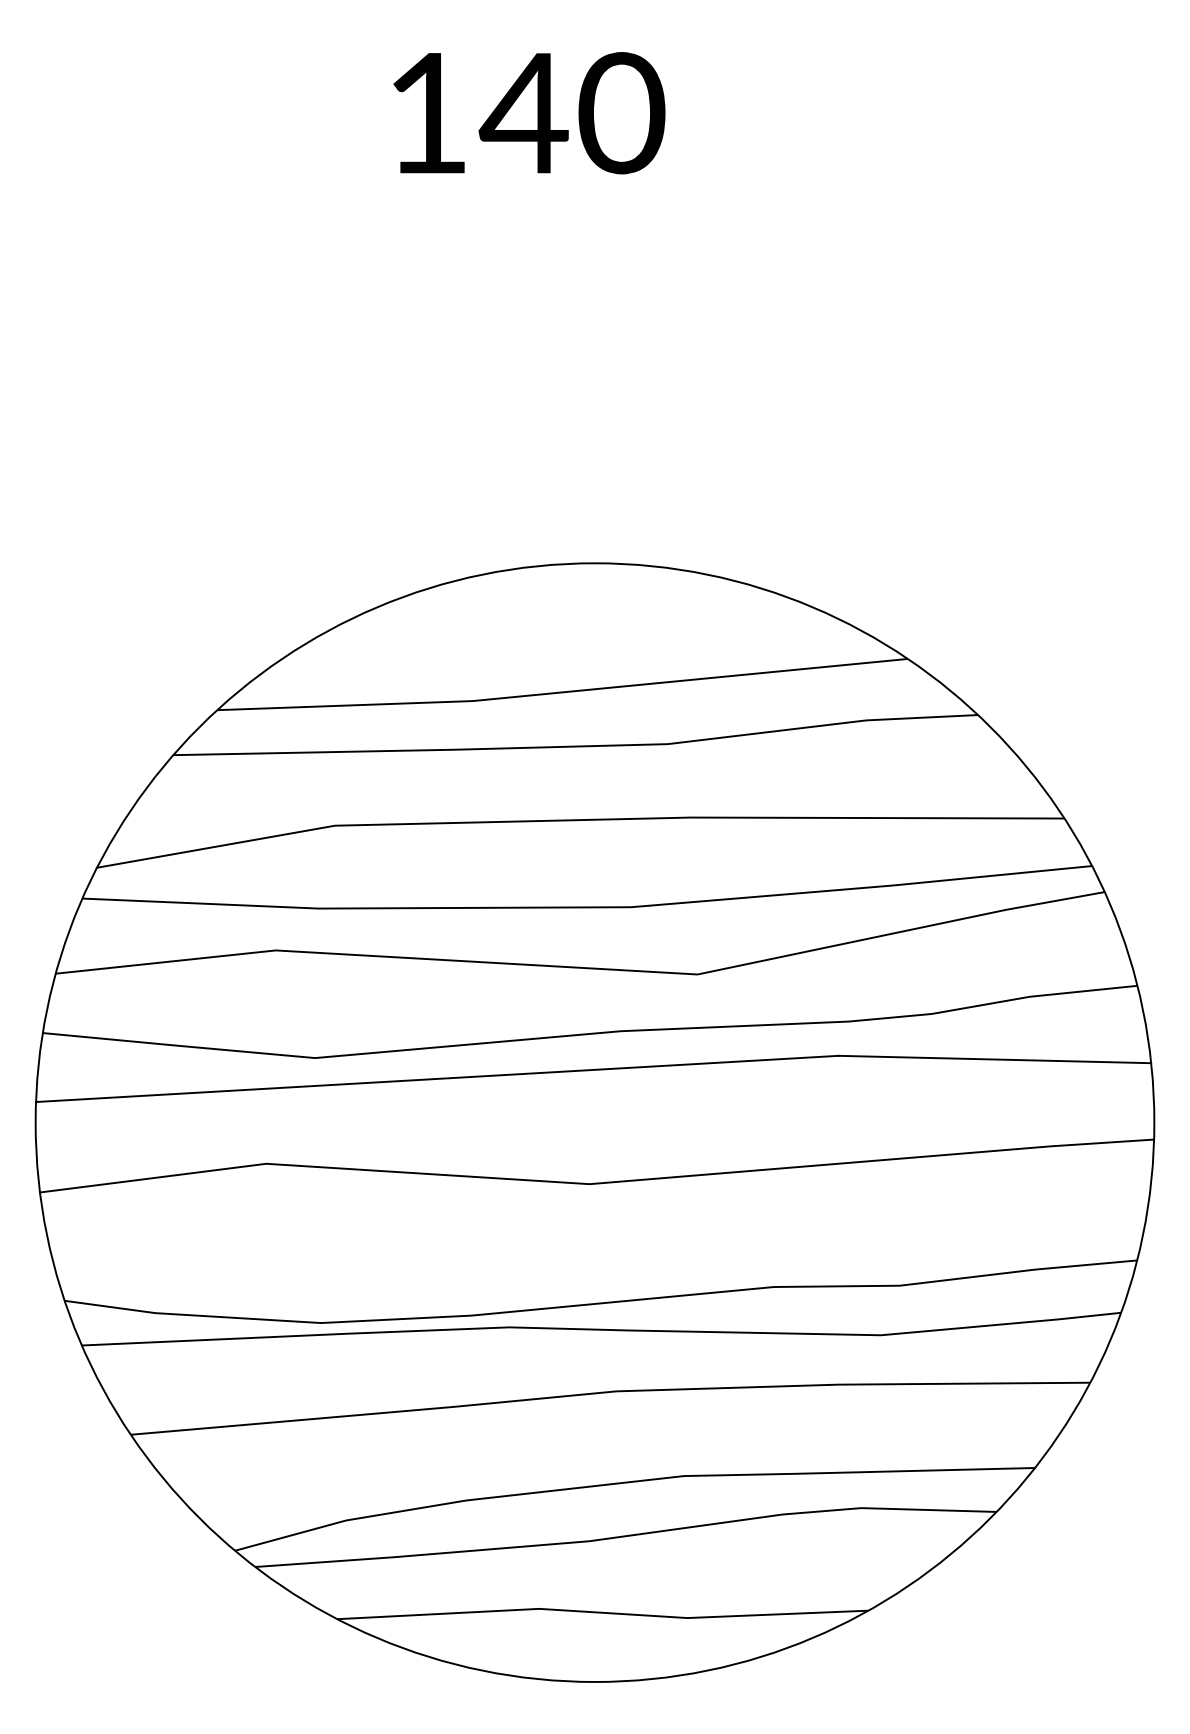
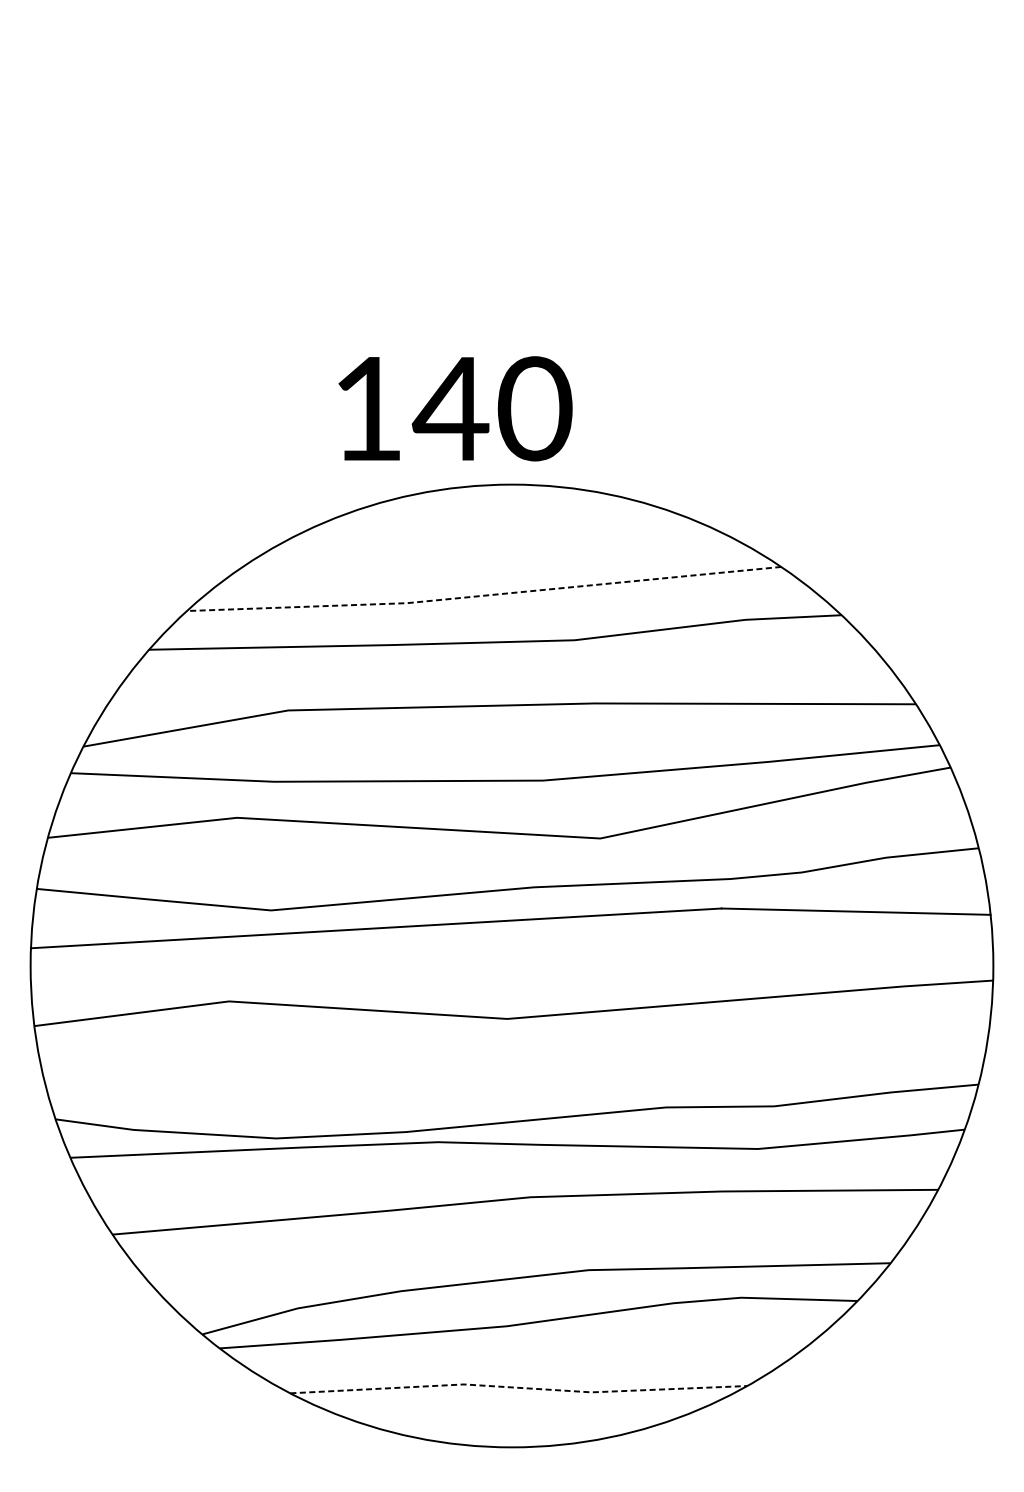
text: (529, 113) -> (455, 409), moved
line: (562, 692) -> (484, 595), solid -> dashed
line: (602, 1612) -> (518, 1387), solid -> dashed

